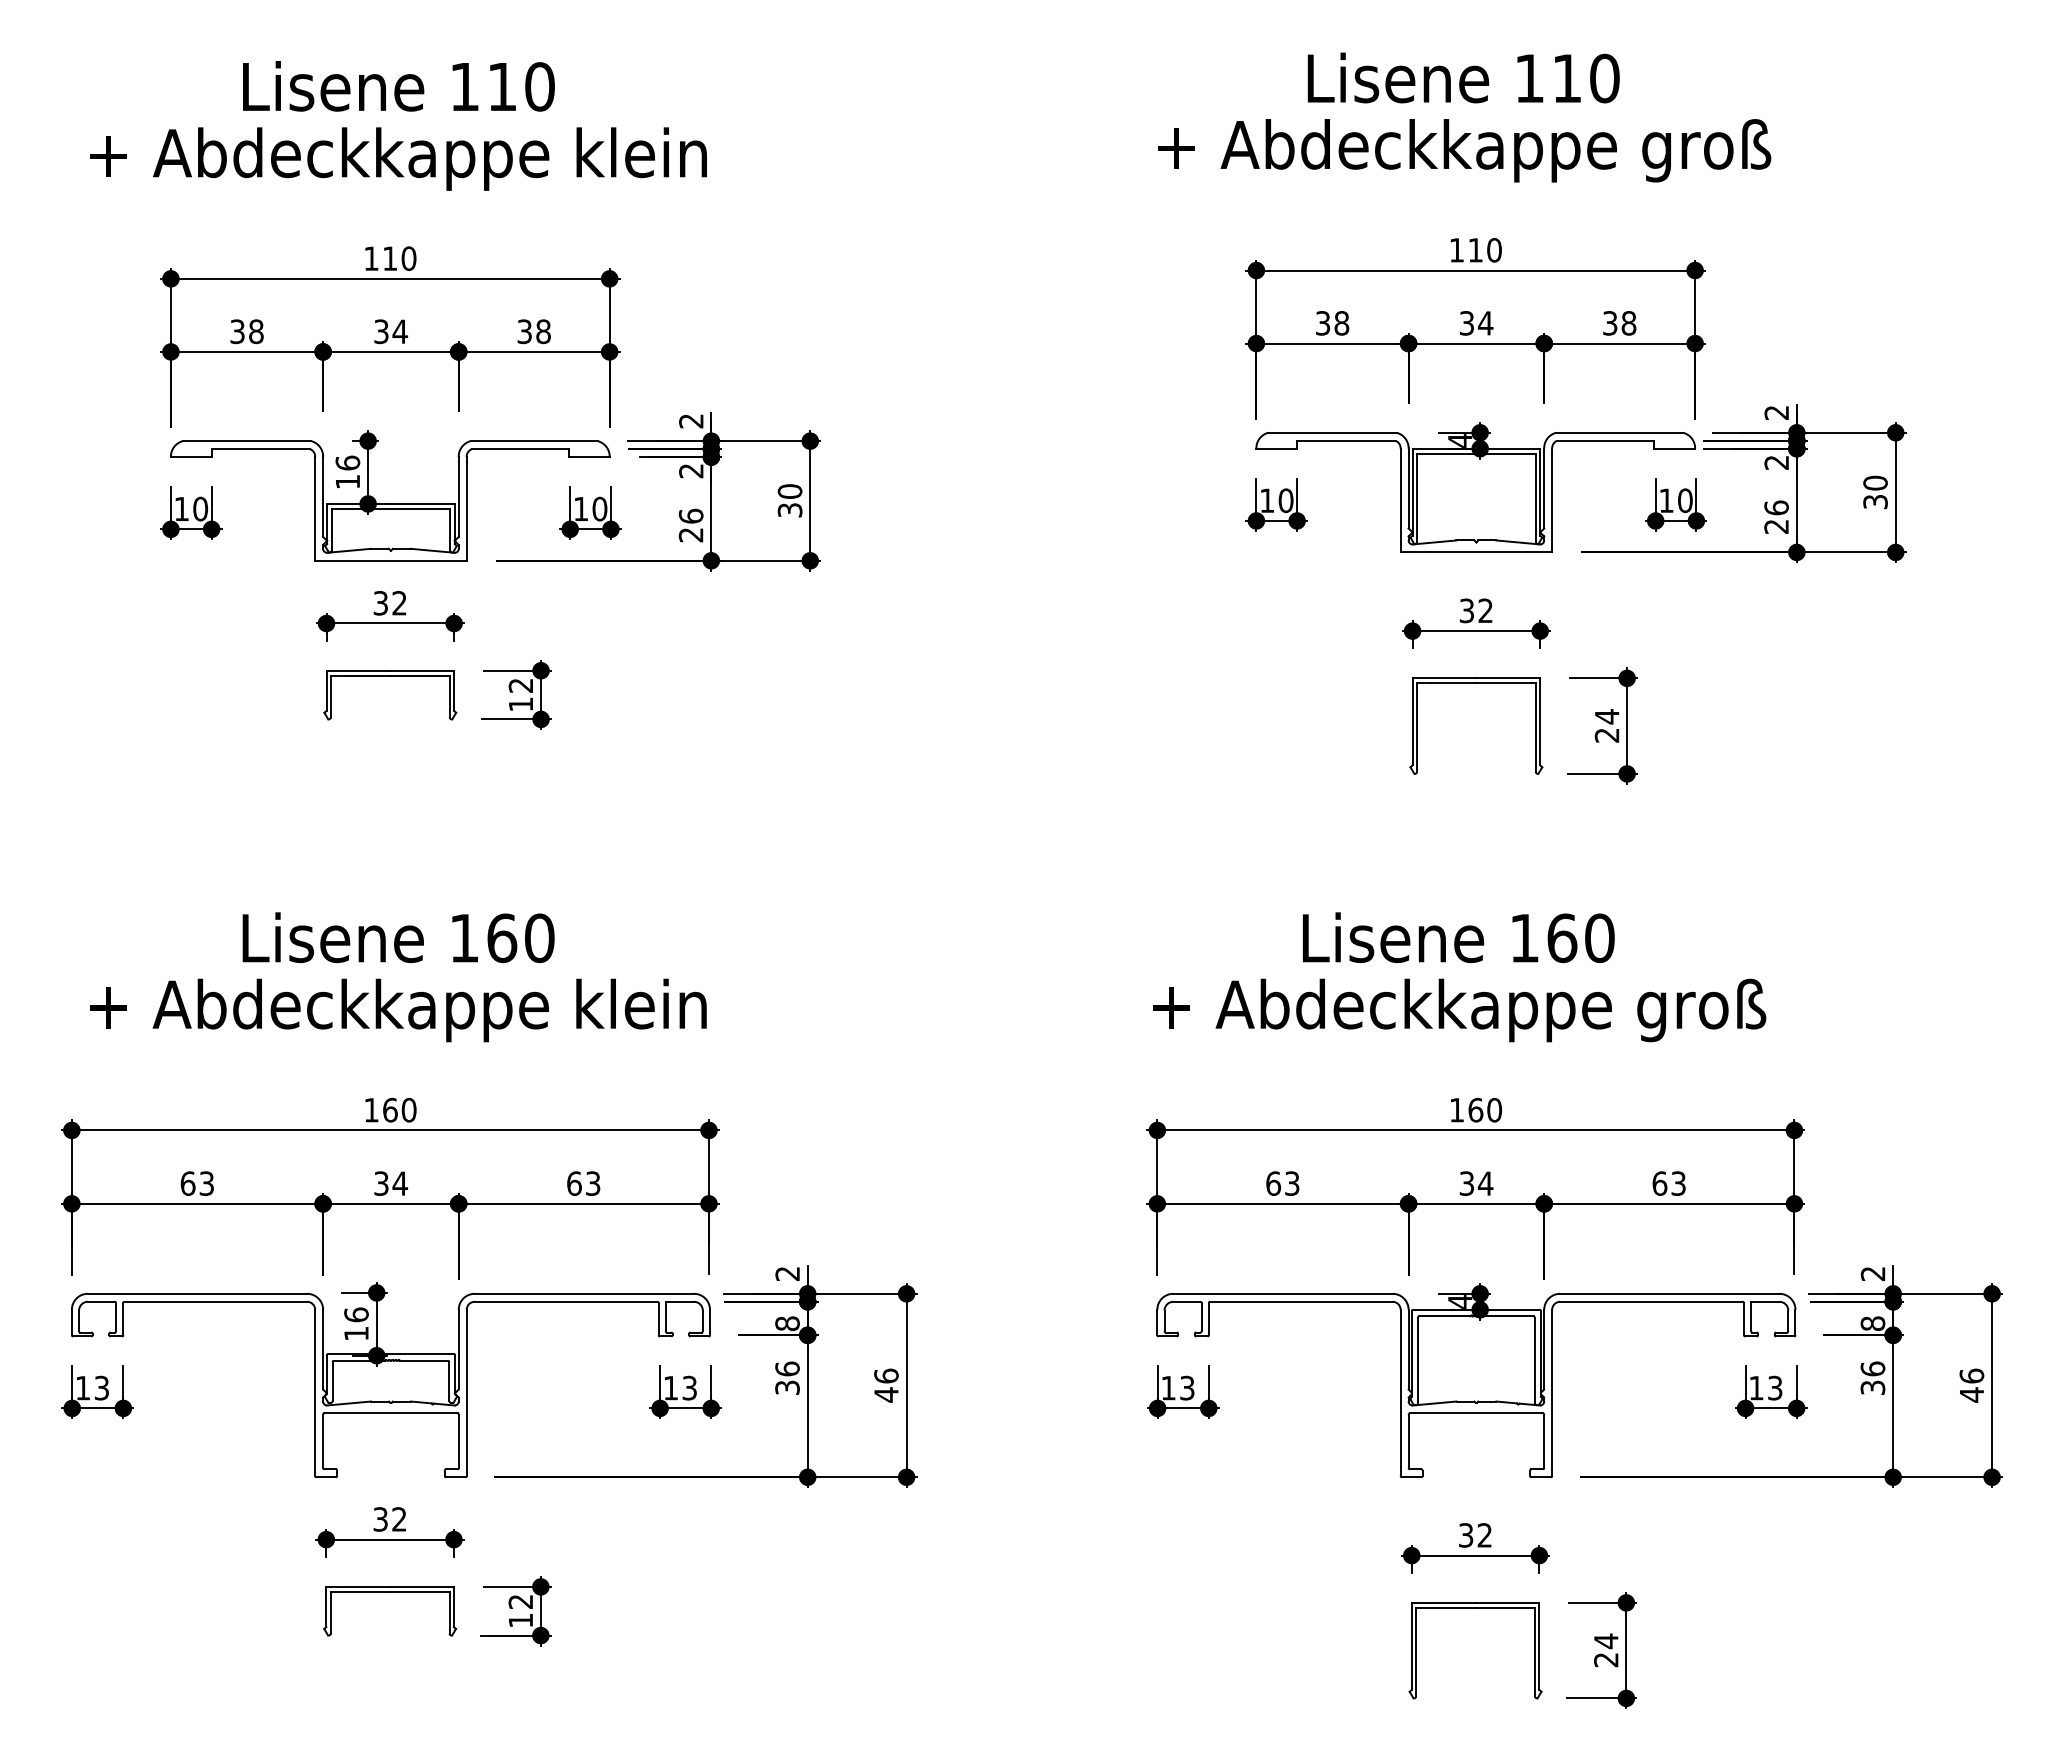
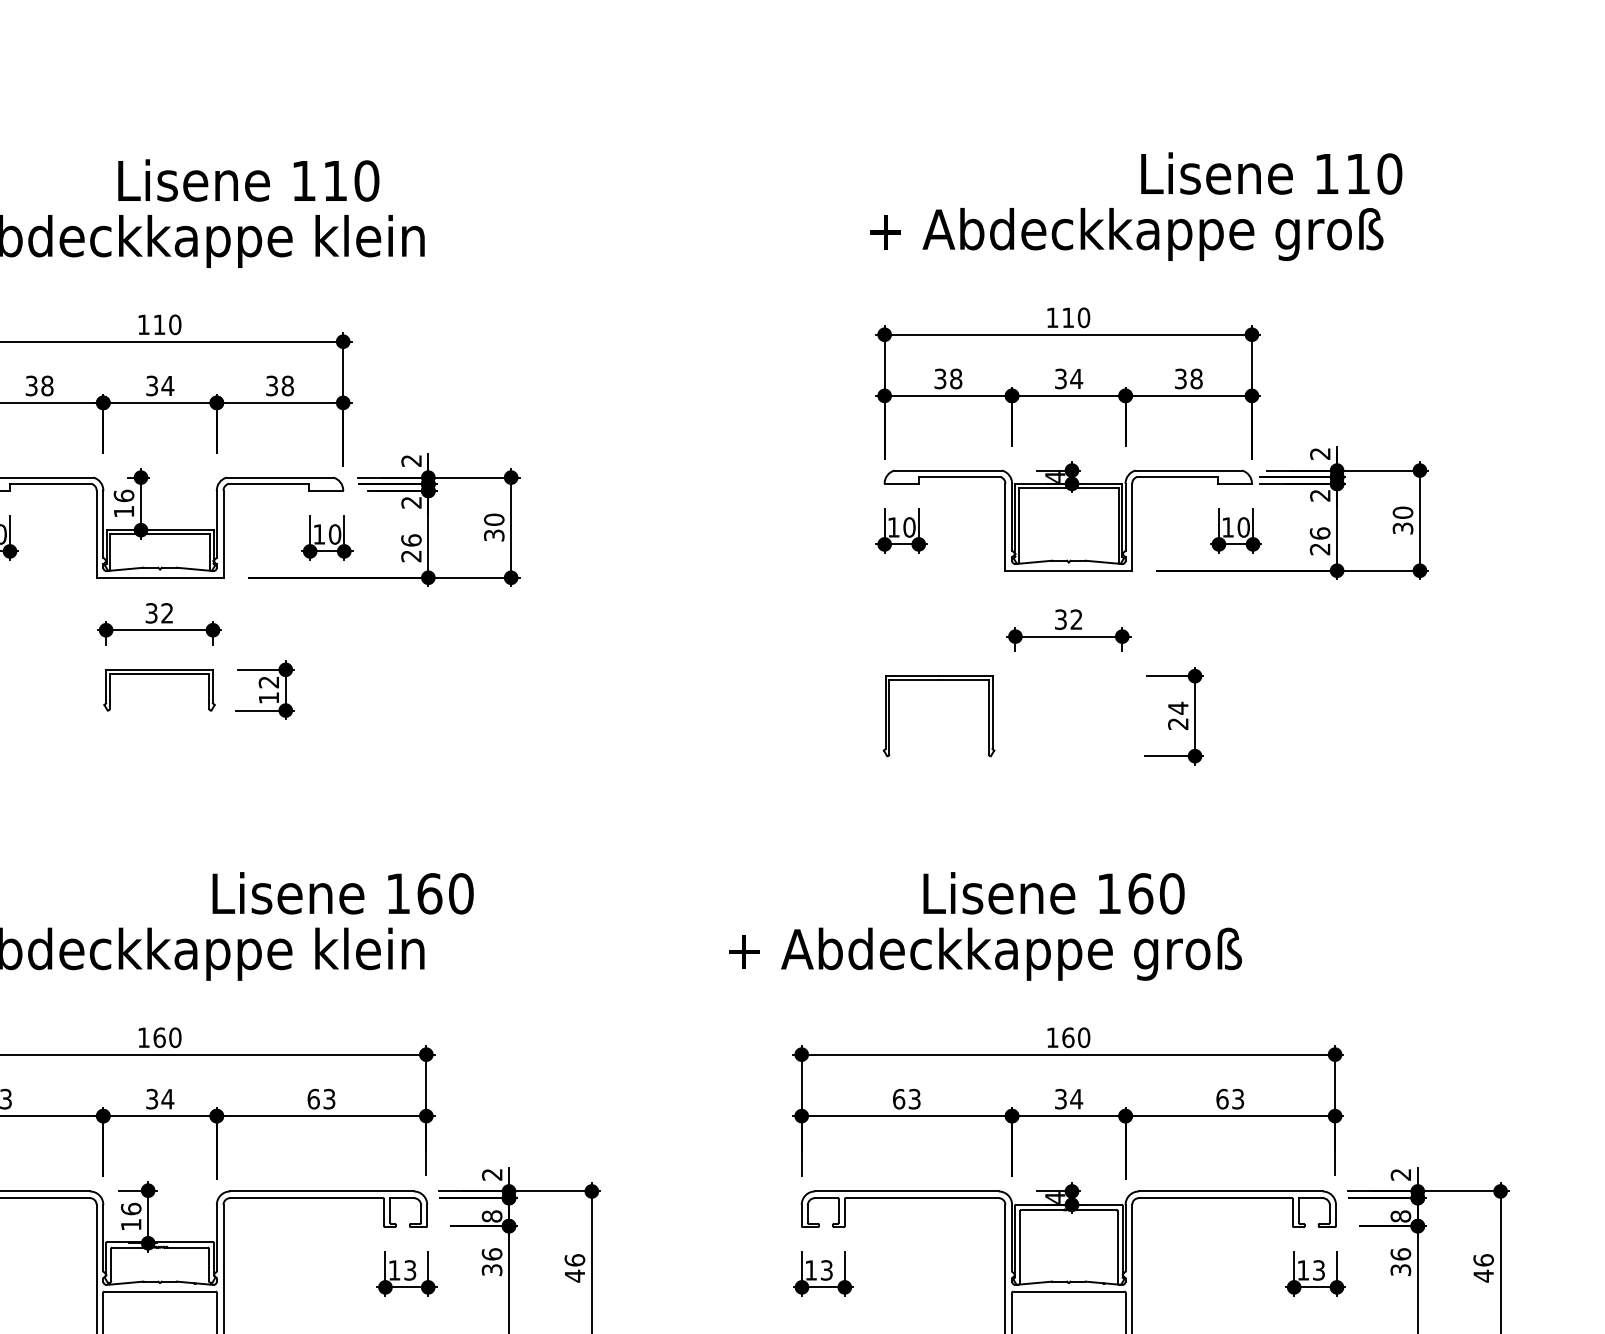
text: (1463, 77) -> (1271, 173), moved
text: (398, 86) -> (248, 180), moved
text: (1464, 150) -> (1126, 234), moved
part: (1476, 683) -> (939, 680), moved
text: (398, 937) -> (343, 893), moved
text: (1459, 1010) -> (985, 954), moved

